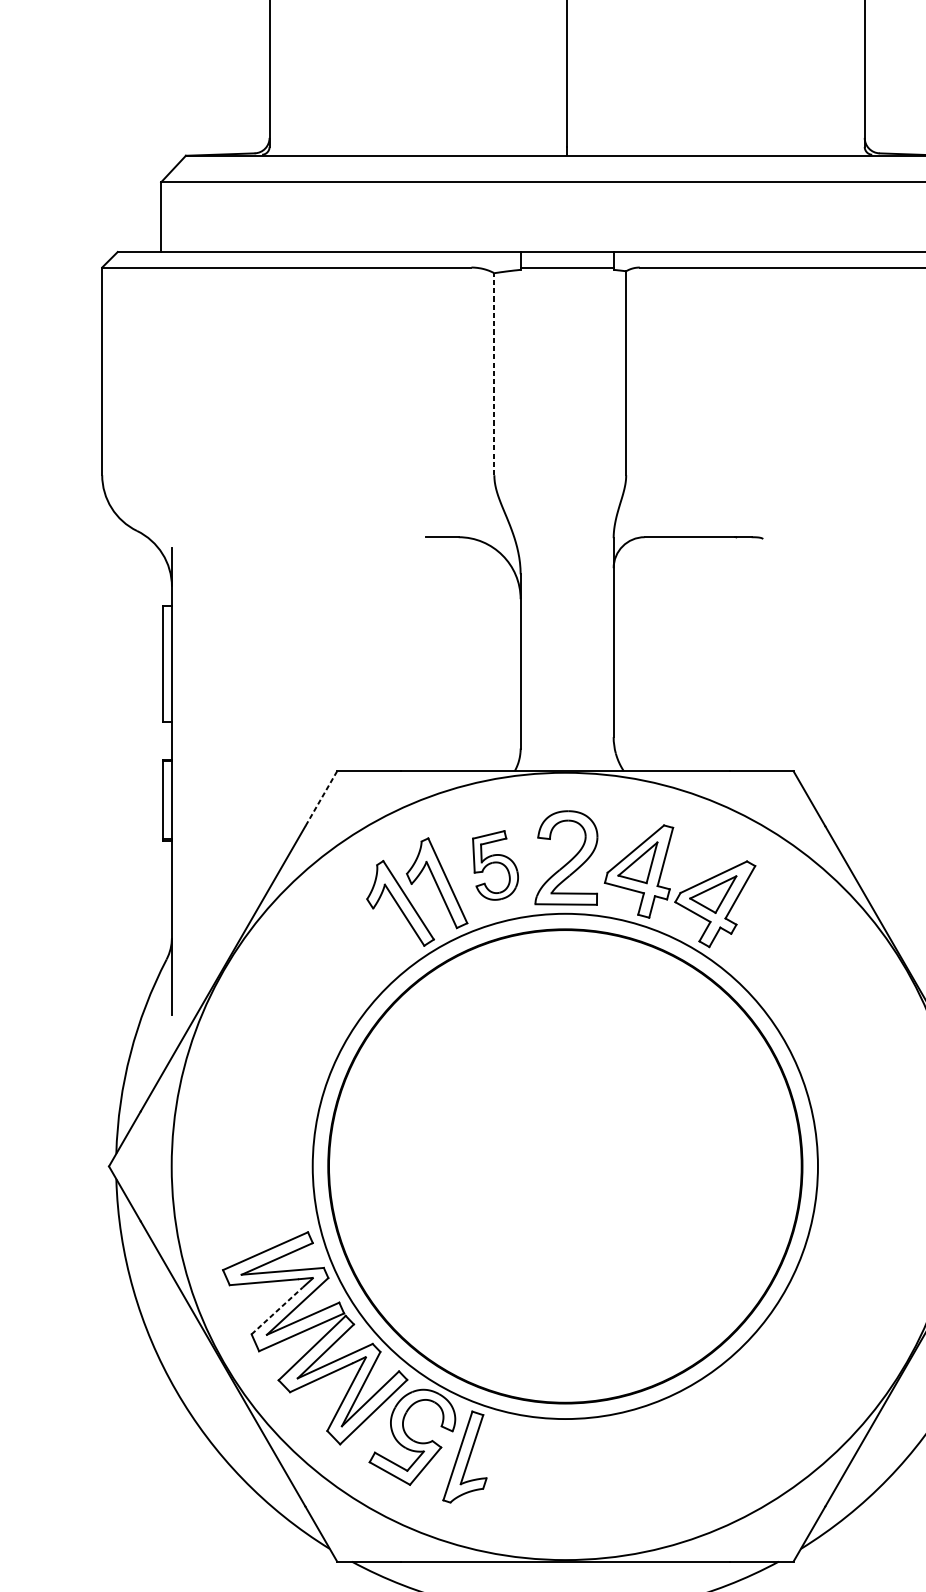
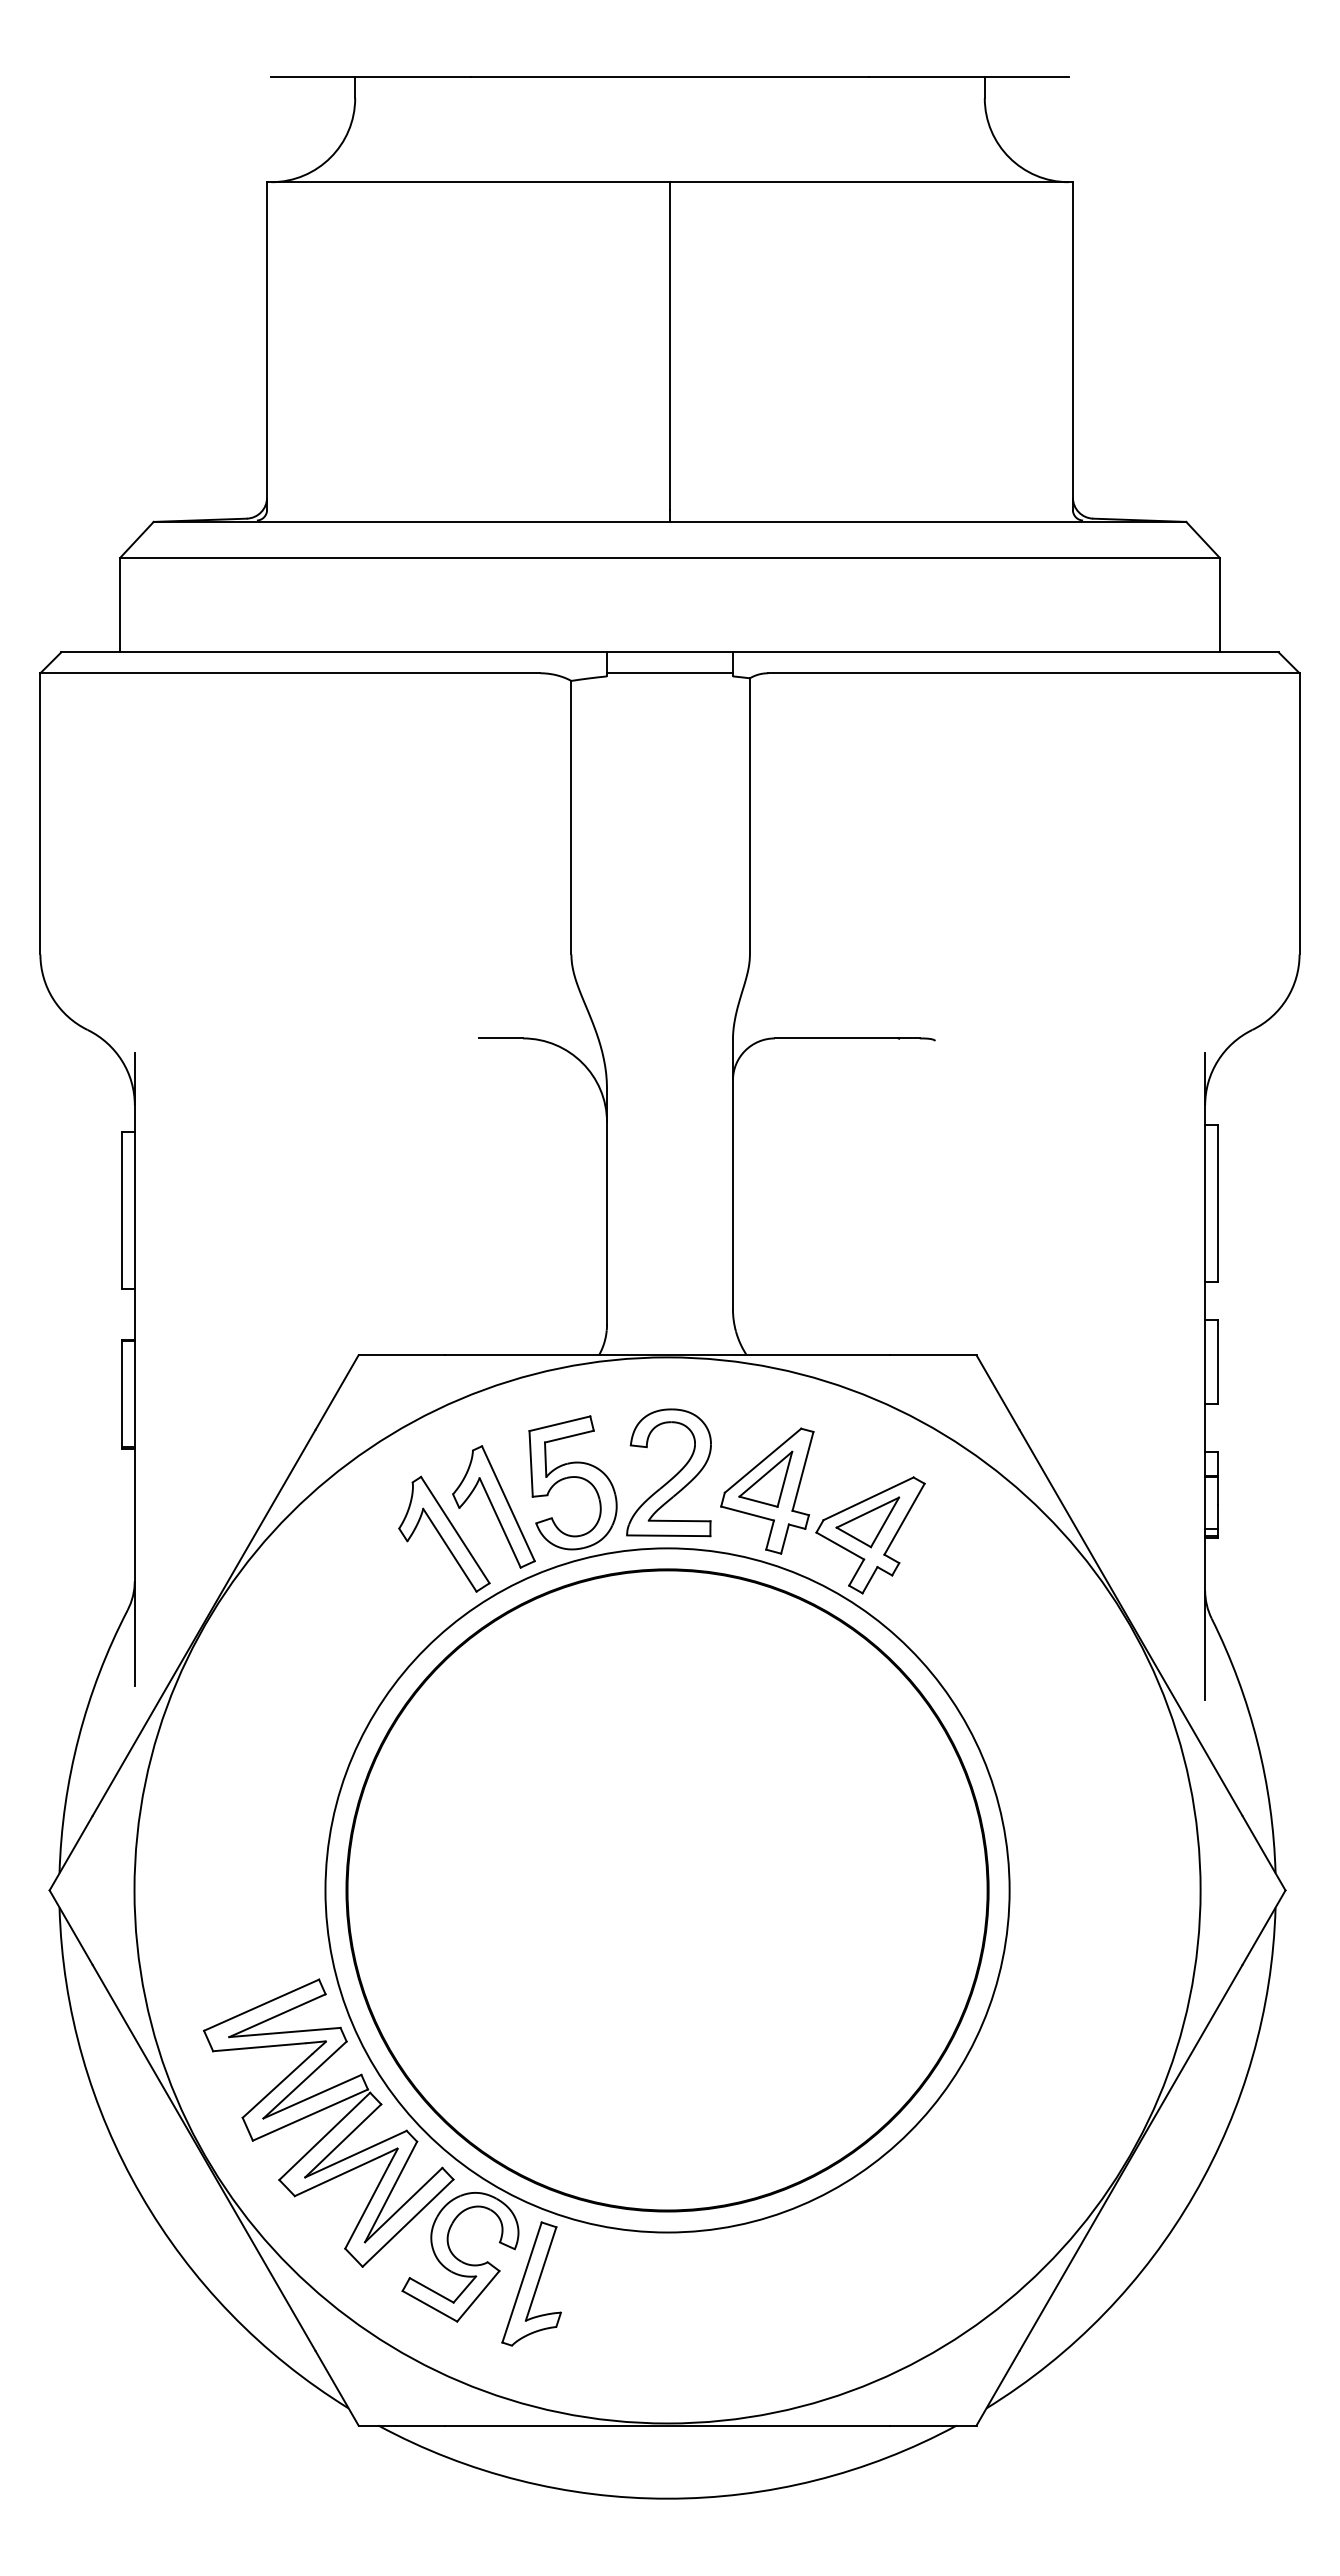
line: (494, 374) -> (571, 817), dashed -> solid
line: (320, 799) -> (336, 1393), dashed -> solid
part: (495, 865) -> (572, 1482), size x1.43
line: (277, 1310) -> (277, 2085), dashed -> solid

